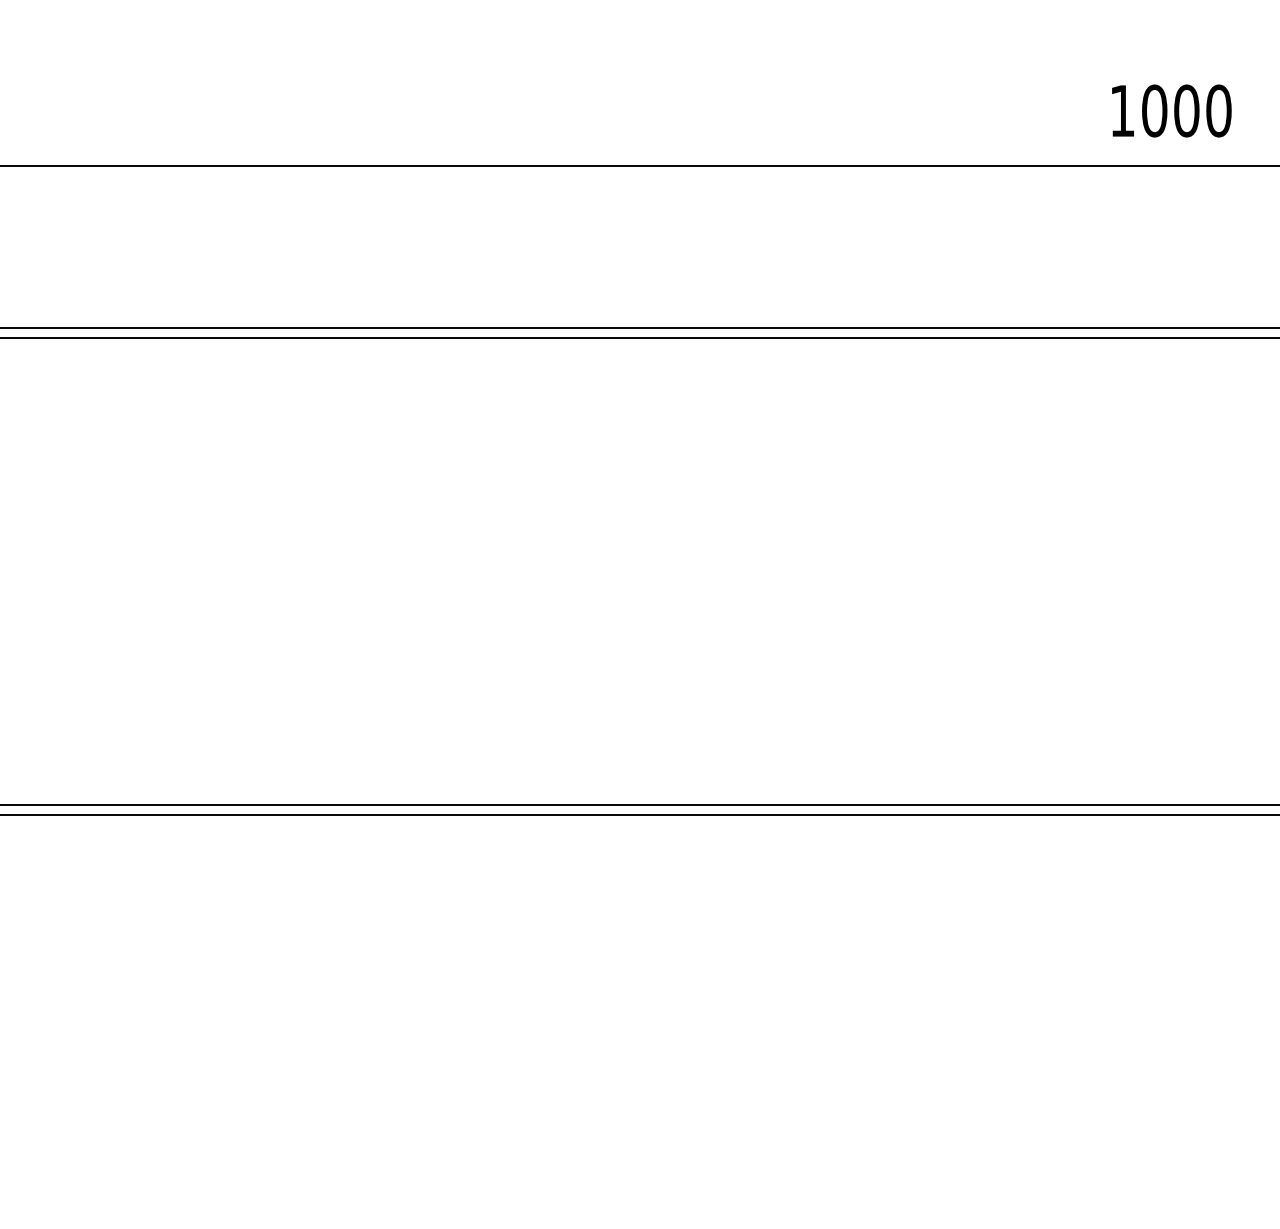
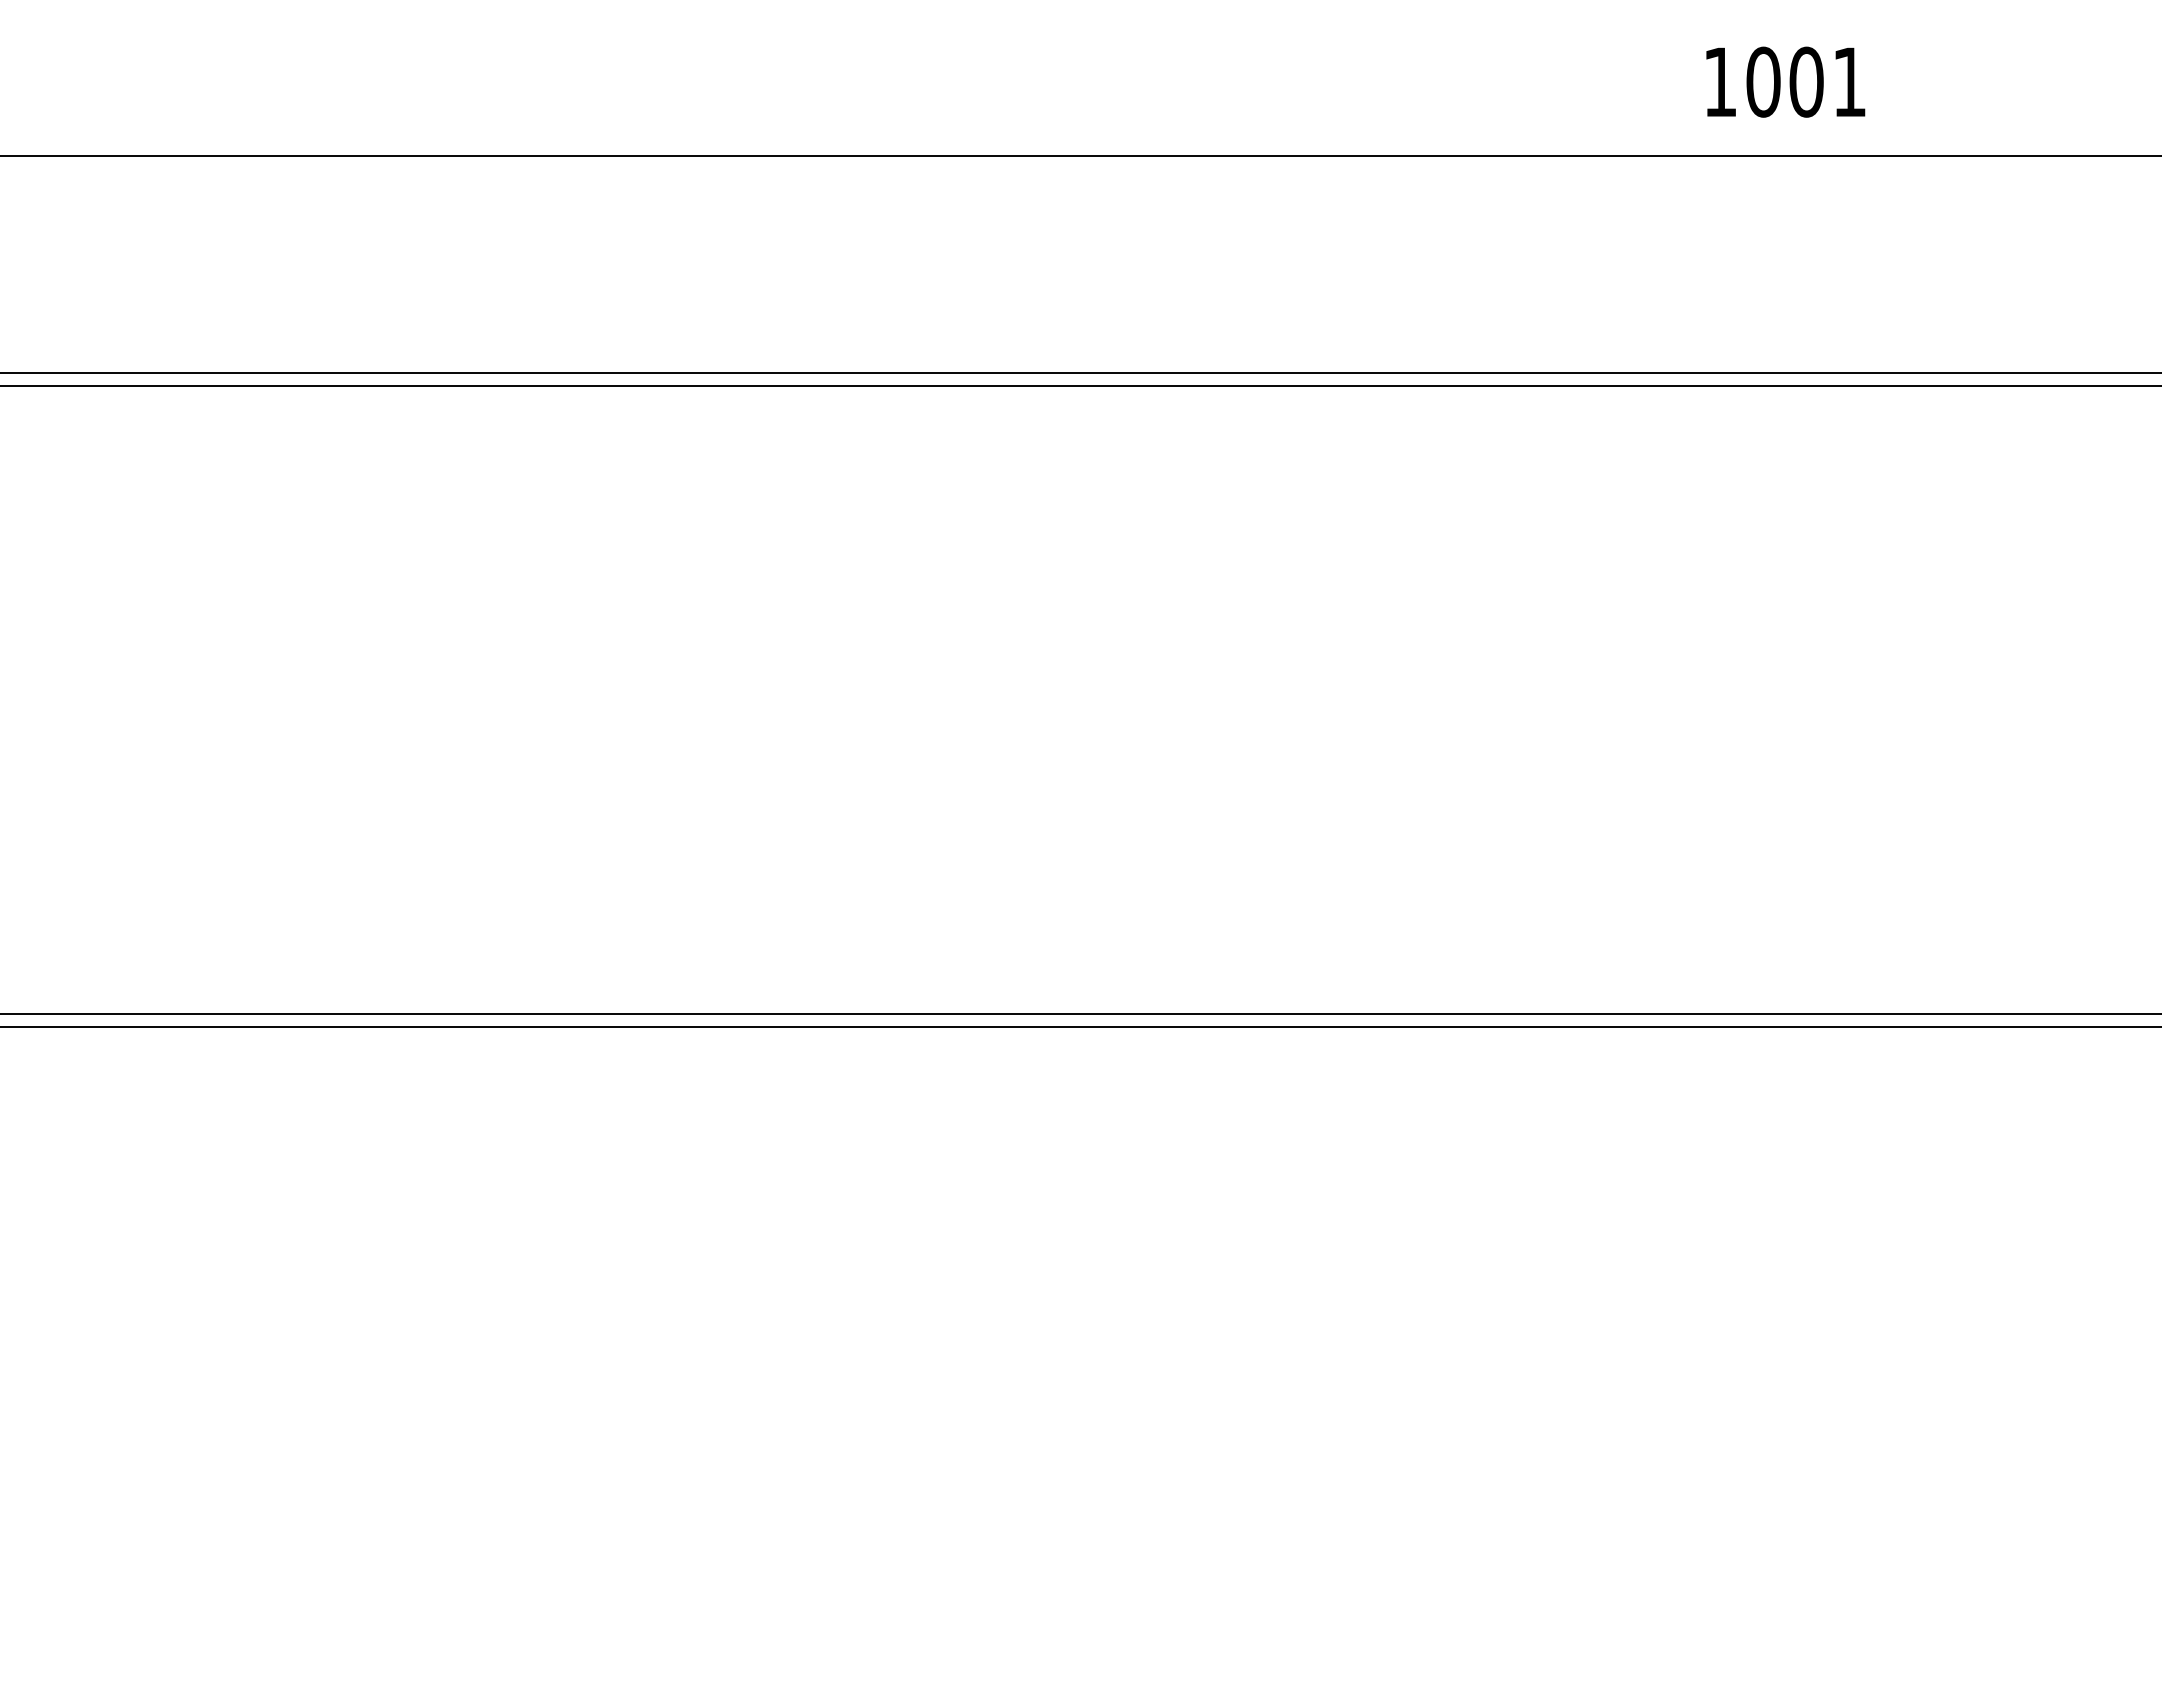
text: (1218, 110) -> (1849, 81), 1000 -> 1001

